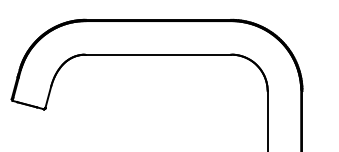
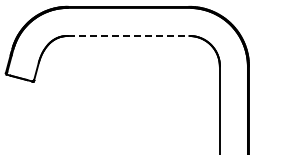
line: (158, 54) -> (128, 35), solid -> dashed

